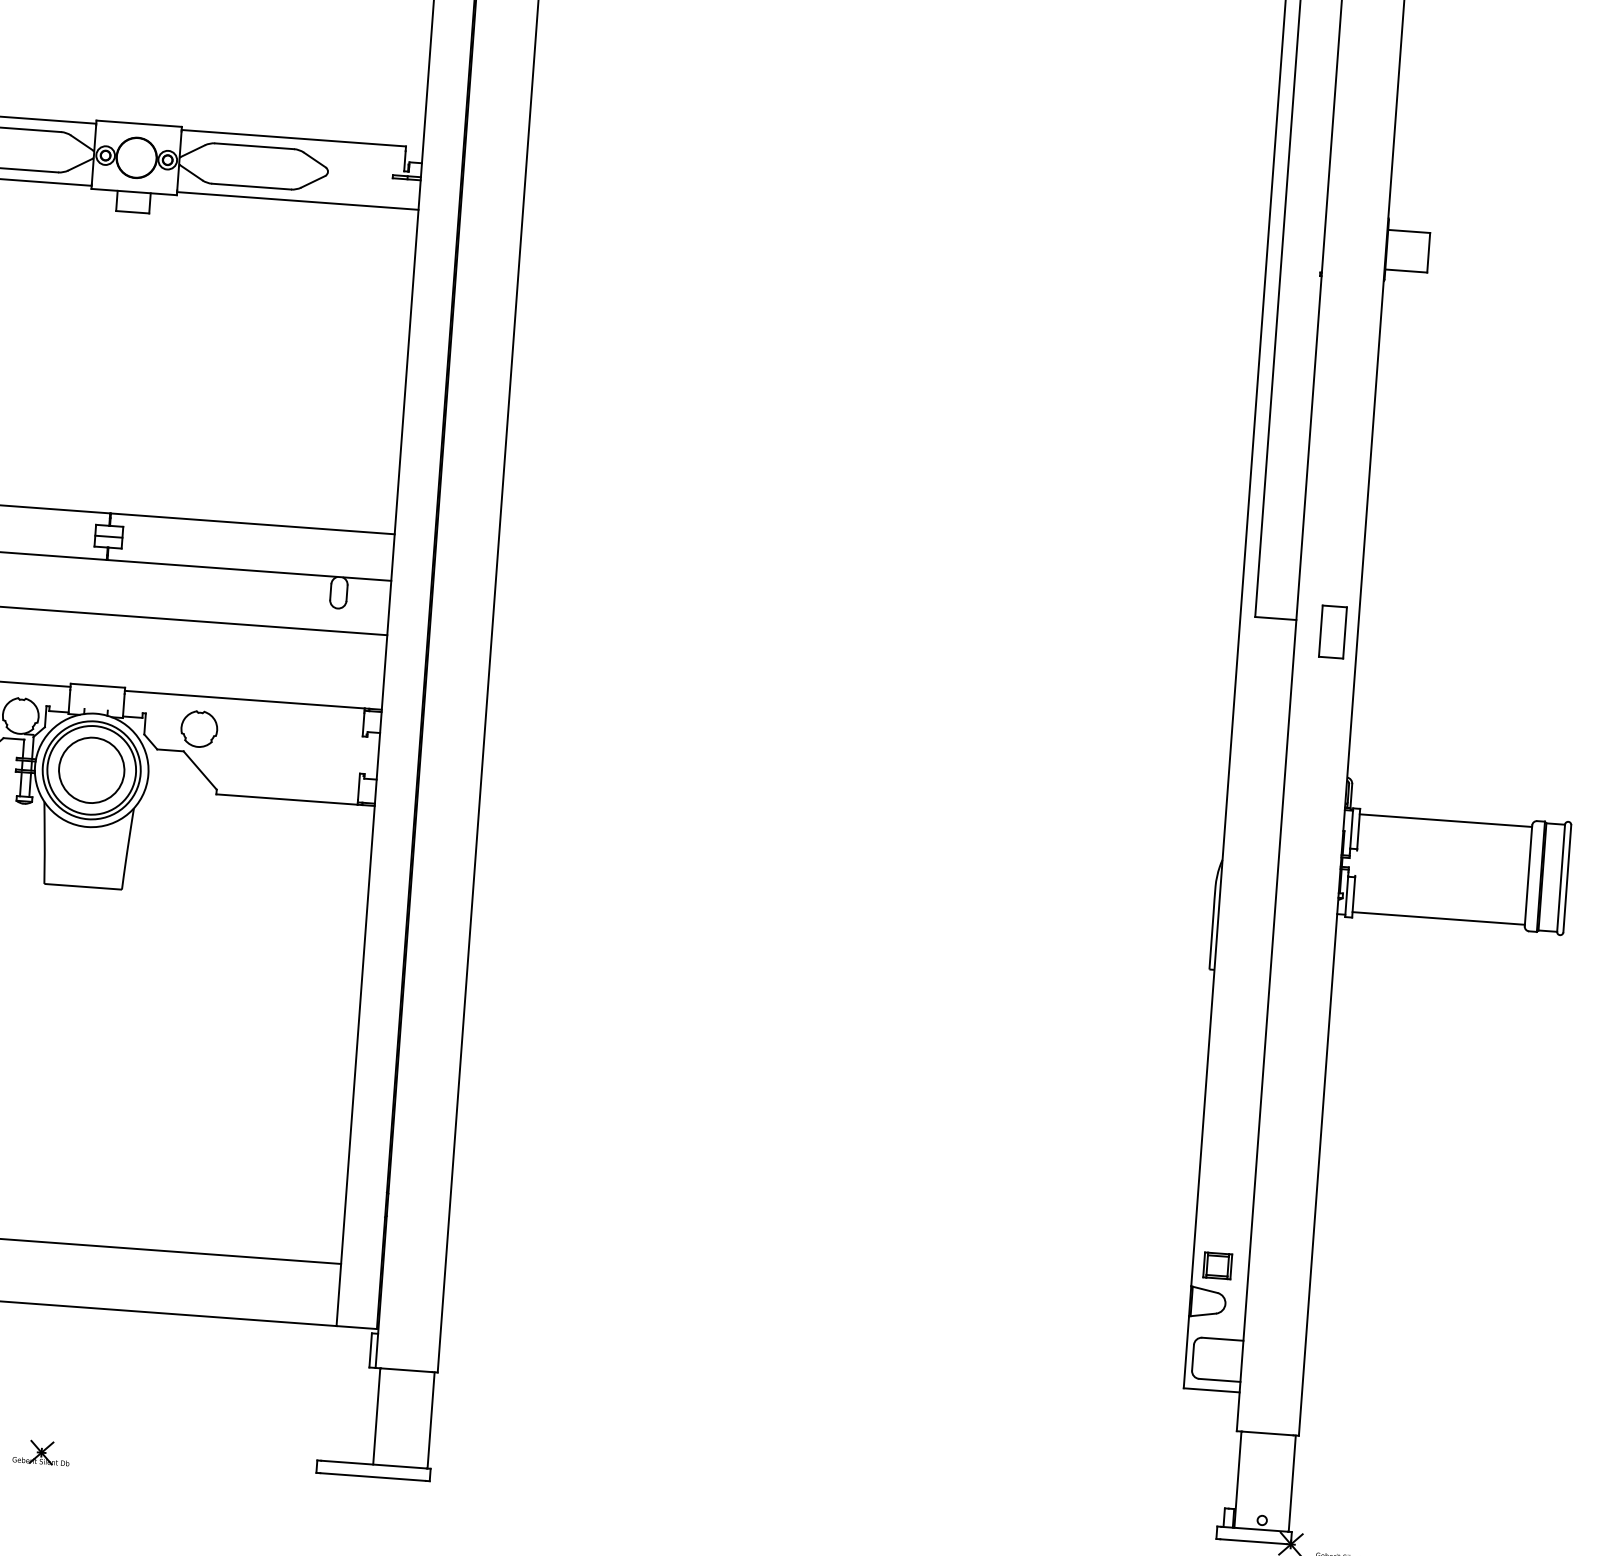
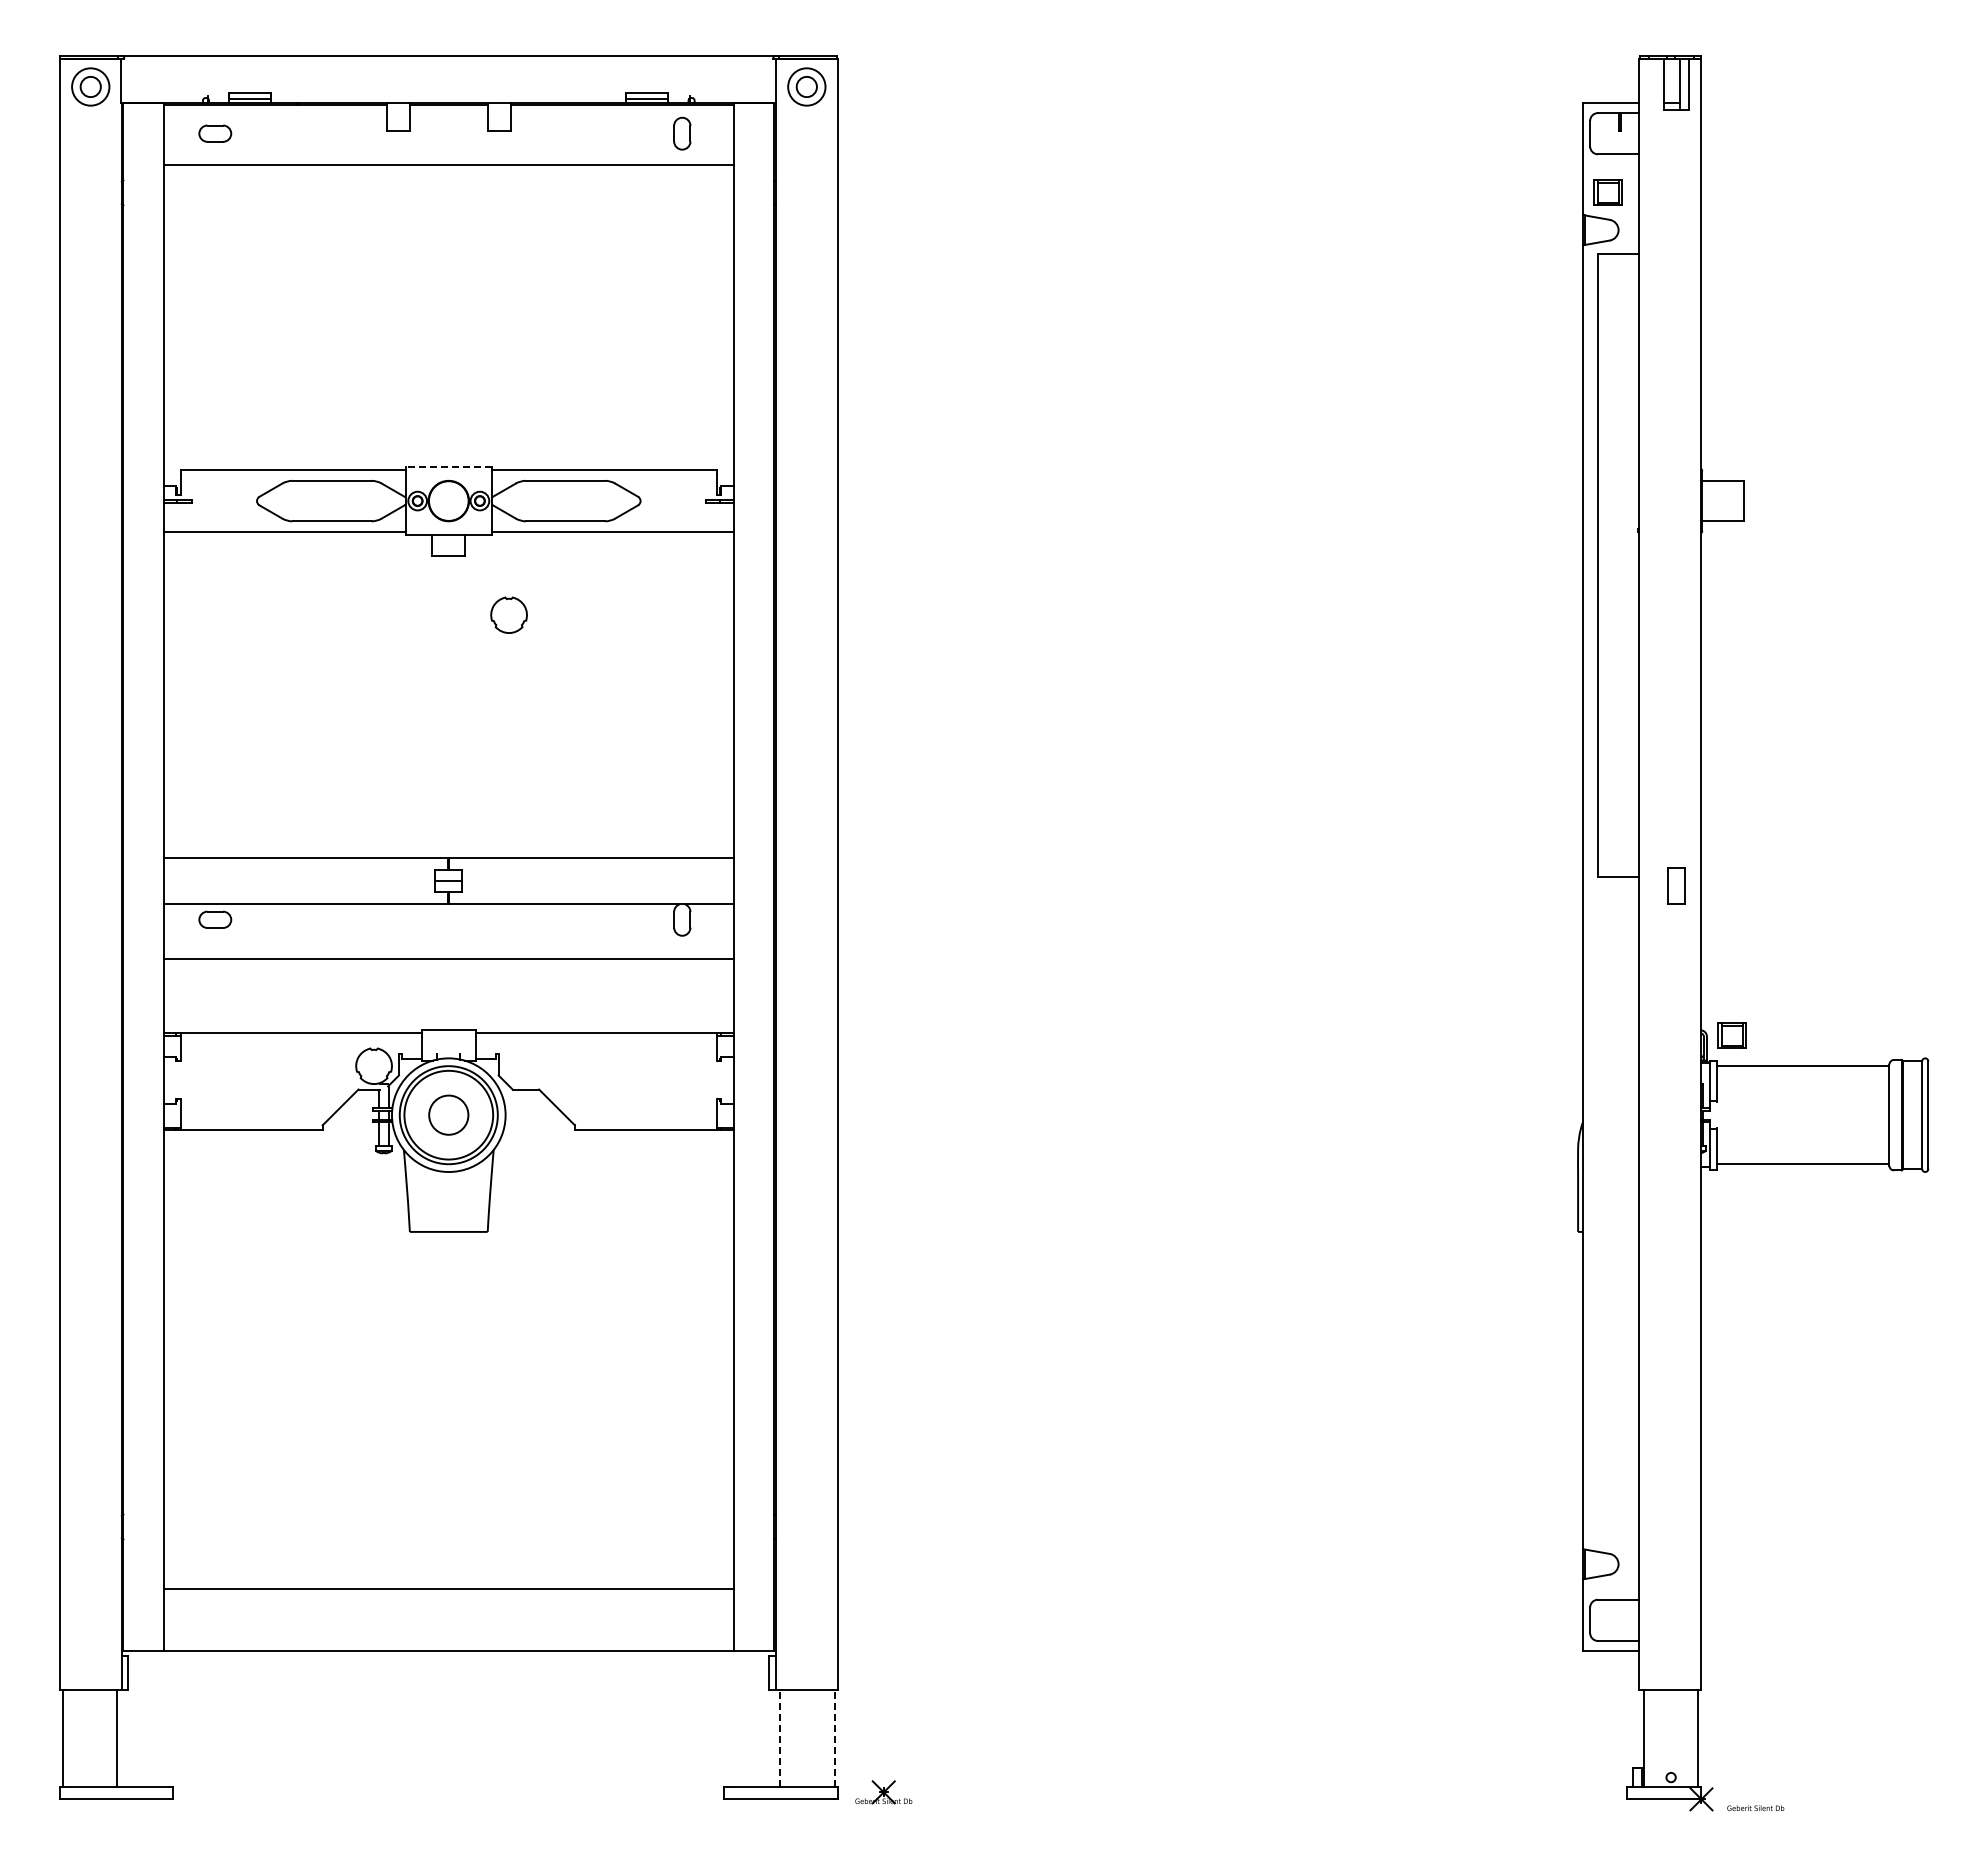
line: (138, 123) -> (448, 466), solid -> dashed
part: (1332, 632) -> (1676, 886), size x0.7
part: (198, 728) -> (508, 614), moved
circle: (91, 769) -> (448, 1114), size x0.6
part: (1217, 1265) -> (1731, 1035), moved
line: (376, 1416) -> (780, 1738), solid -> dashed
line: (430, 1420) -> (834, 1738), solid -> dashed
part: (41, 1452) -> (883, 1792), moved

